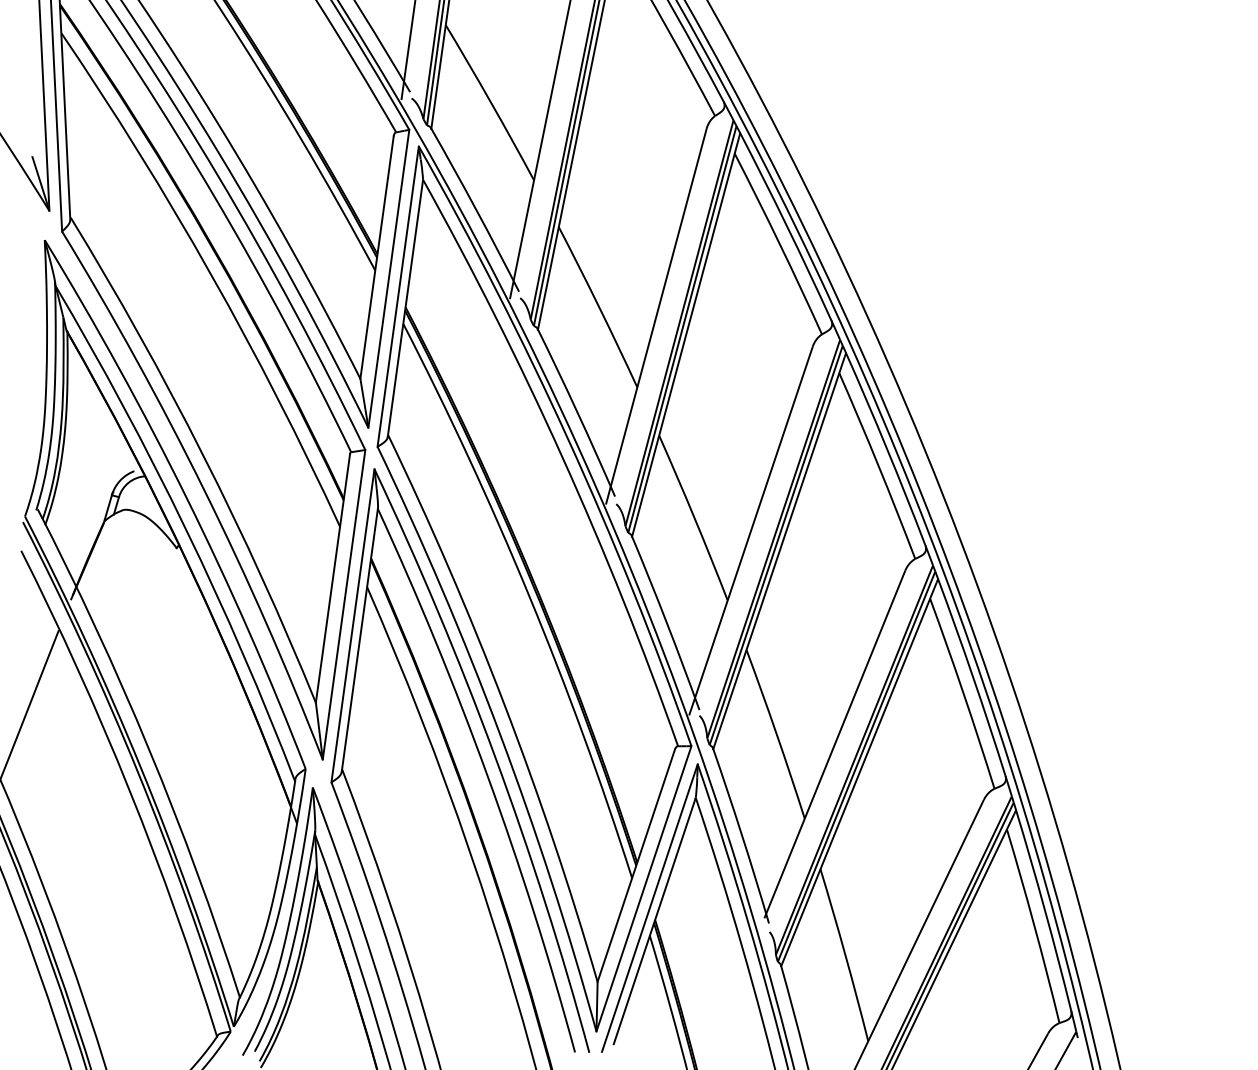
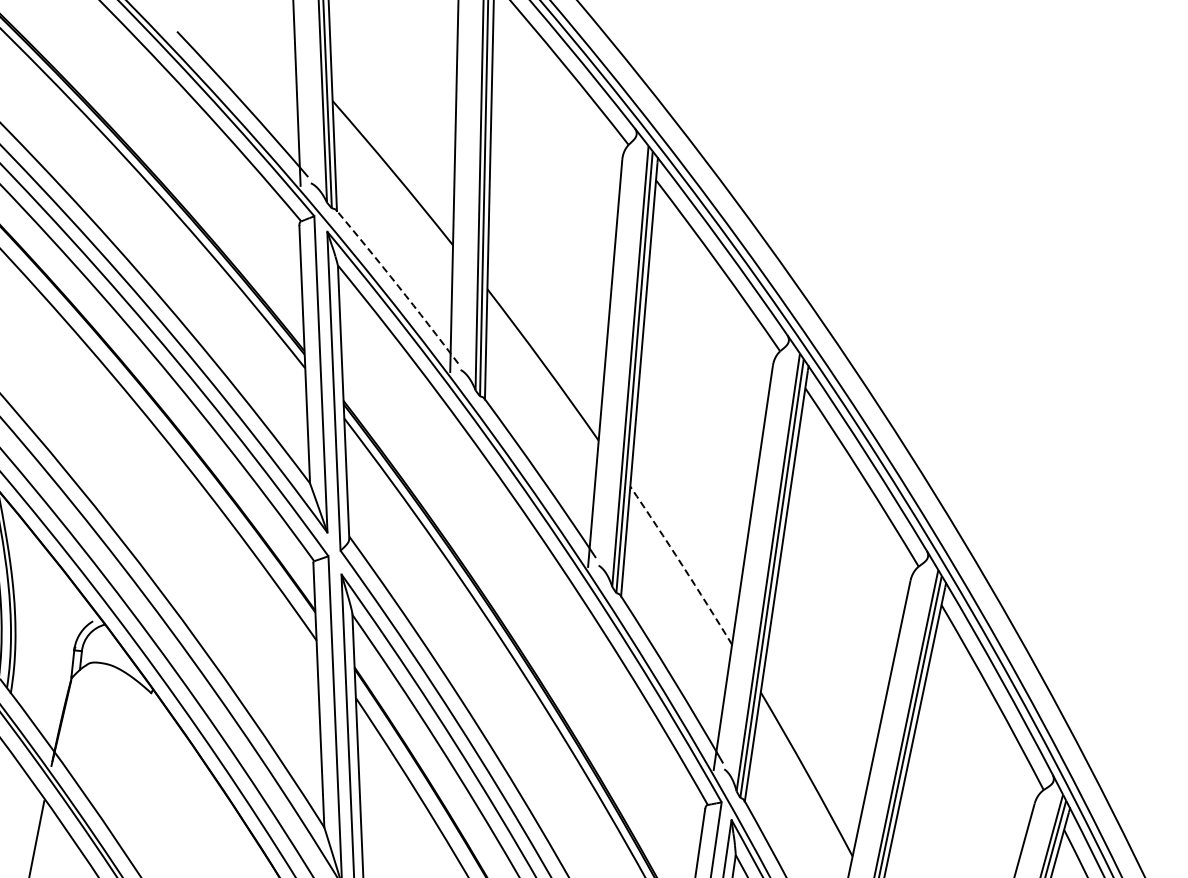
arc: (476, 209) -> (398, 286), solid -> dashed
arc: (694, 517) -> (682, 564), solid -> dashed

